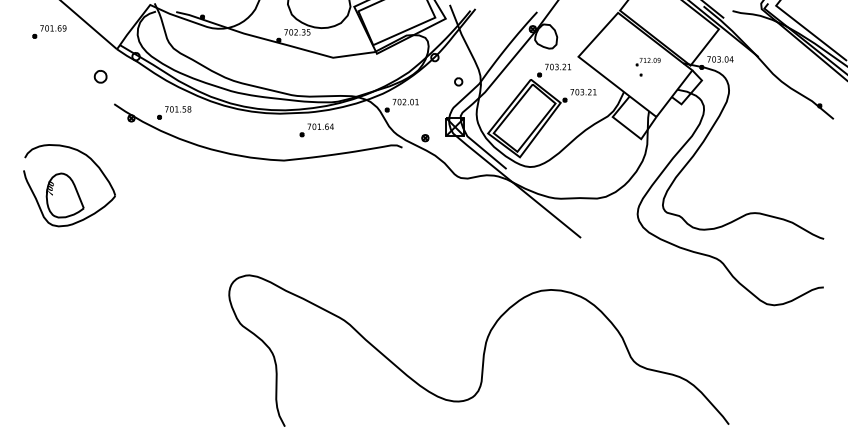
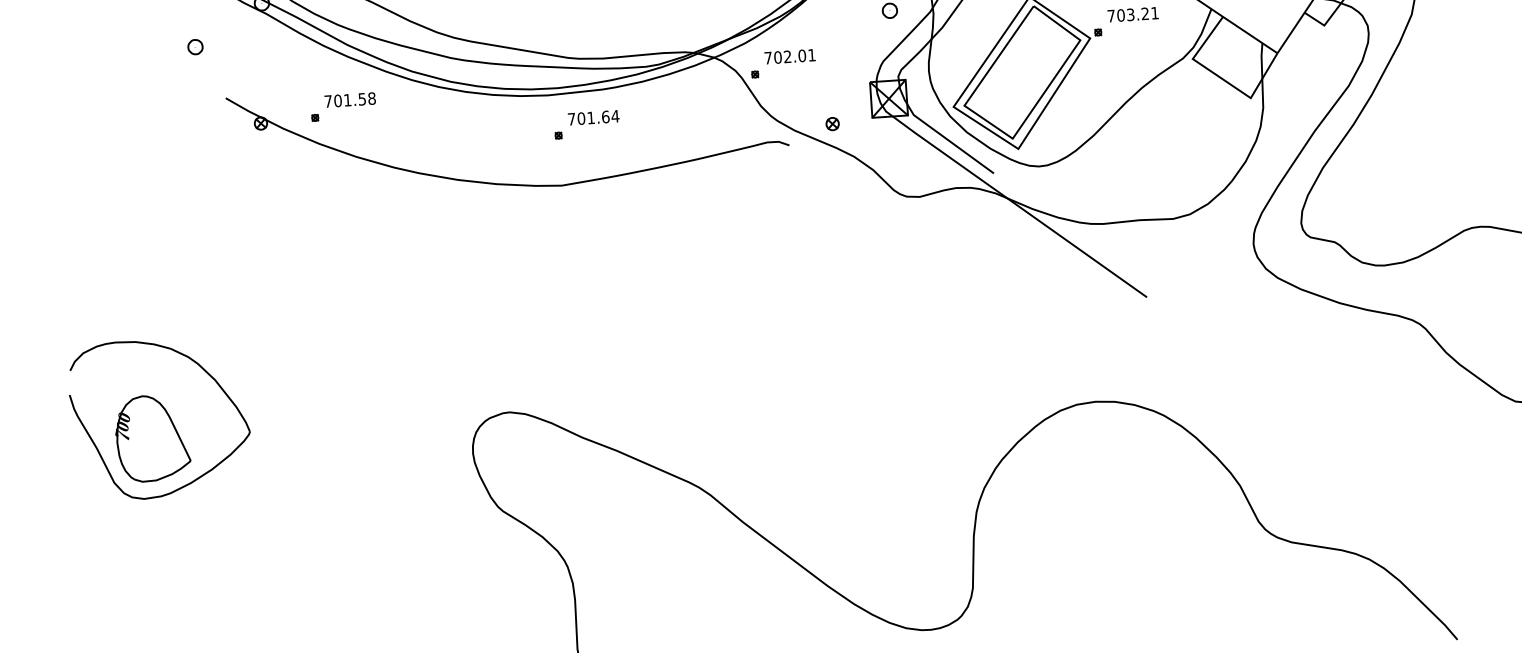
part: (99, 76) -> (193, 46), size x0.62
part: (316, 130) -> (585, 125), moved
part: (69, 185) -> (159, 418), moved

